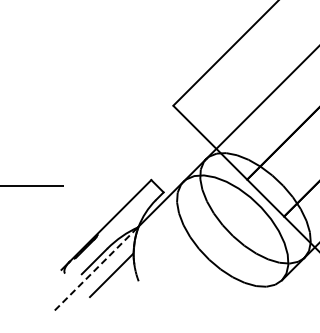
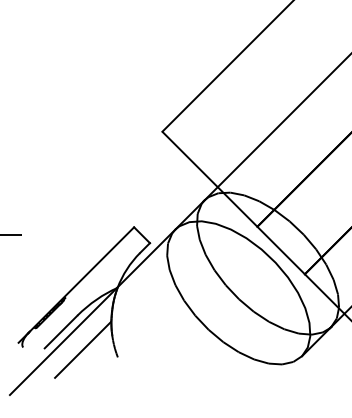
line: (96, 269) -> (63, 342), dashed -> solid

